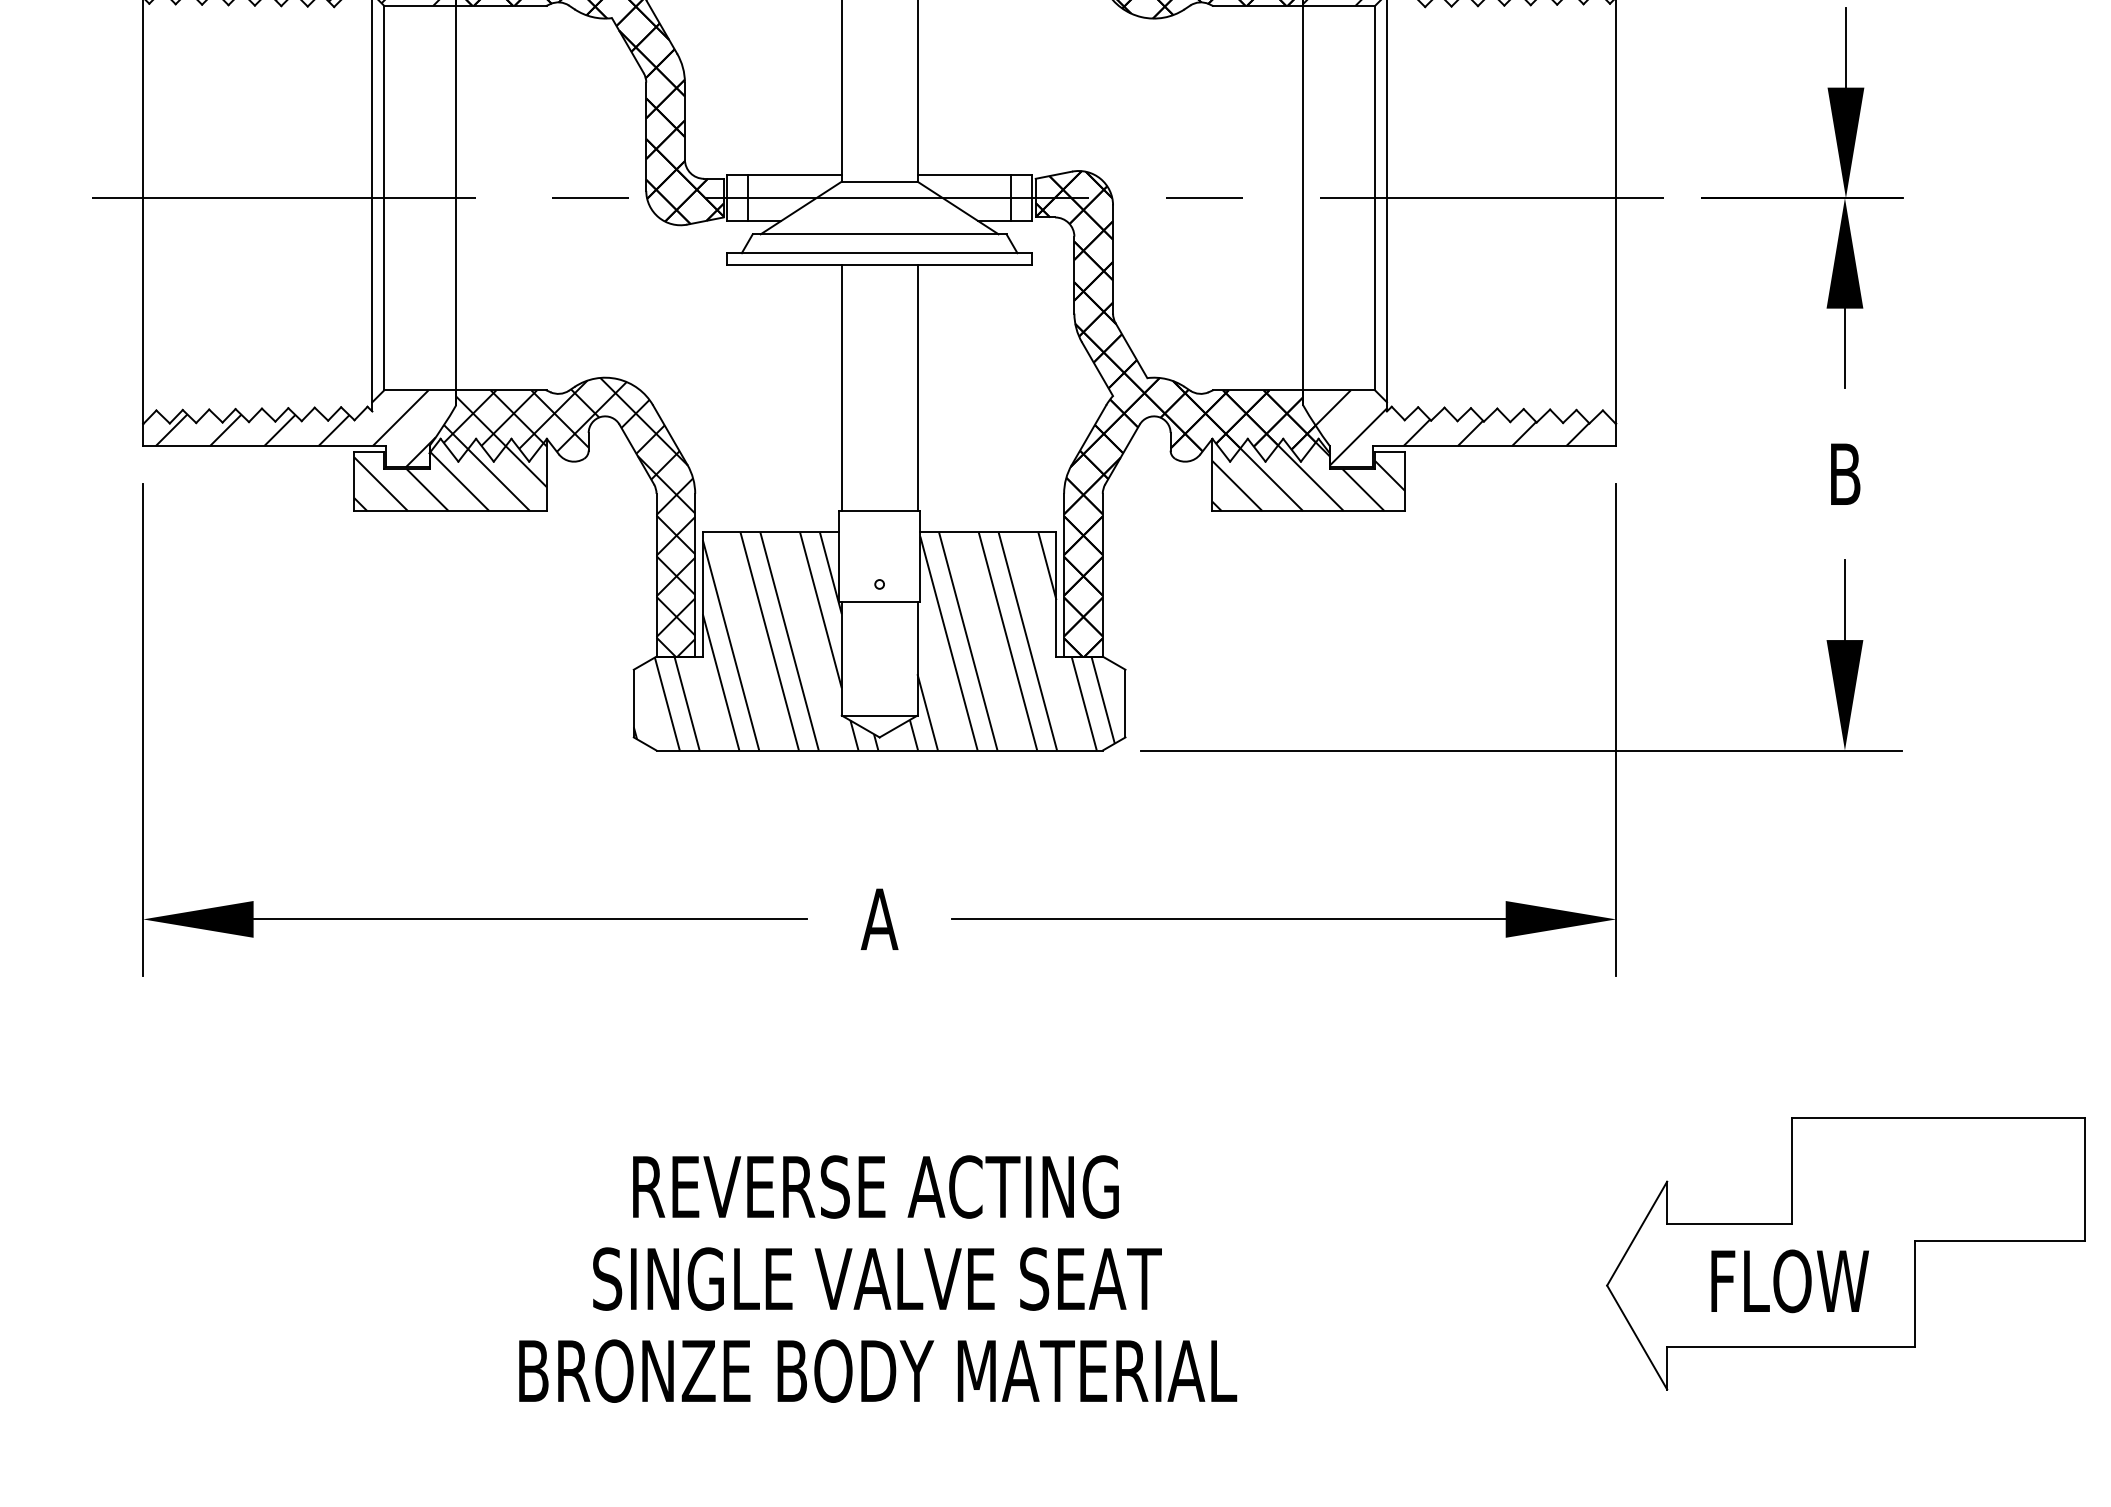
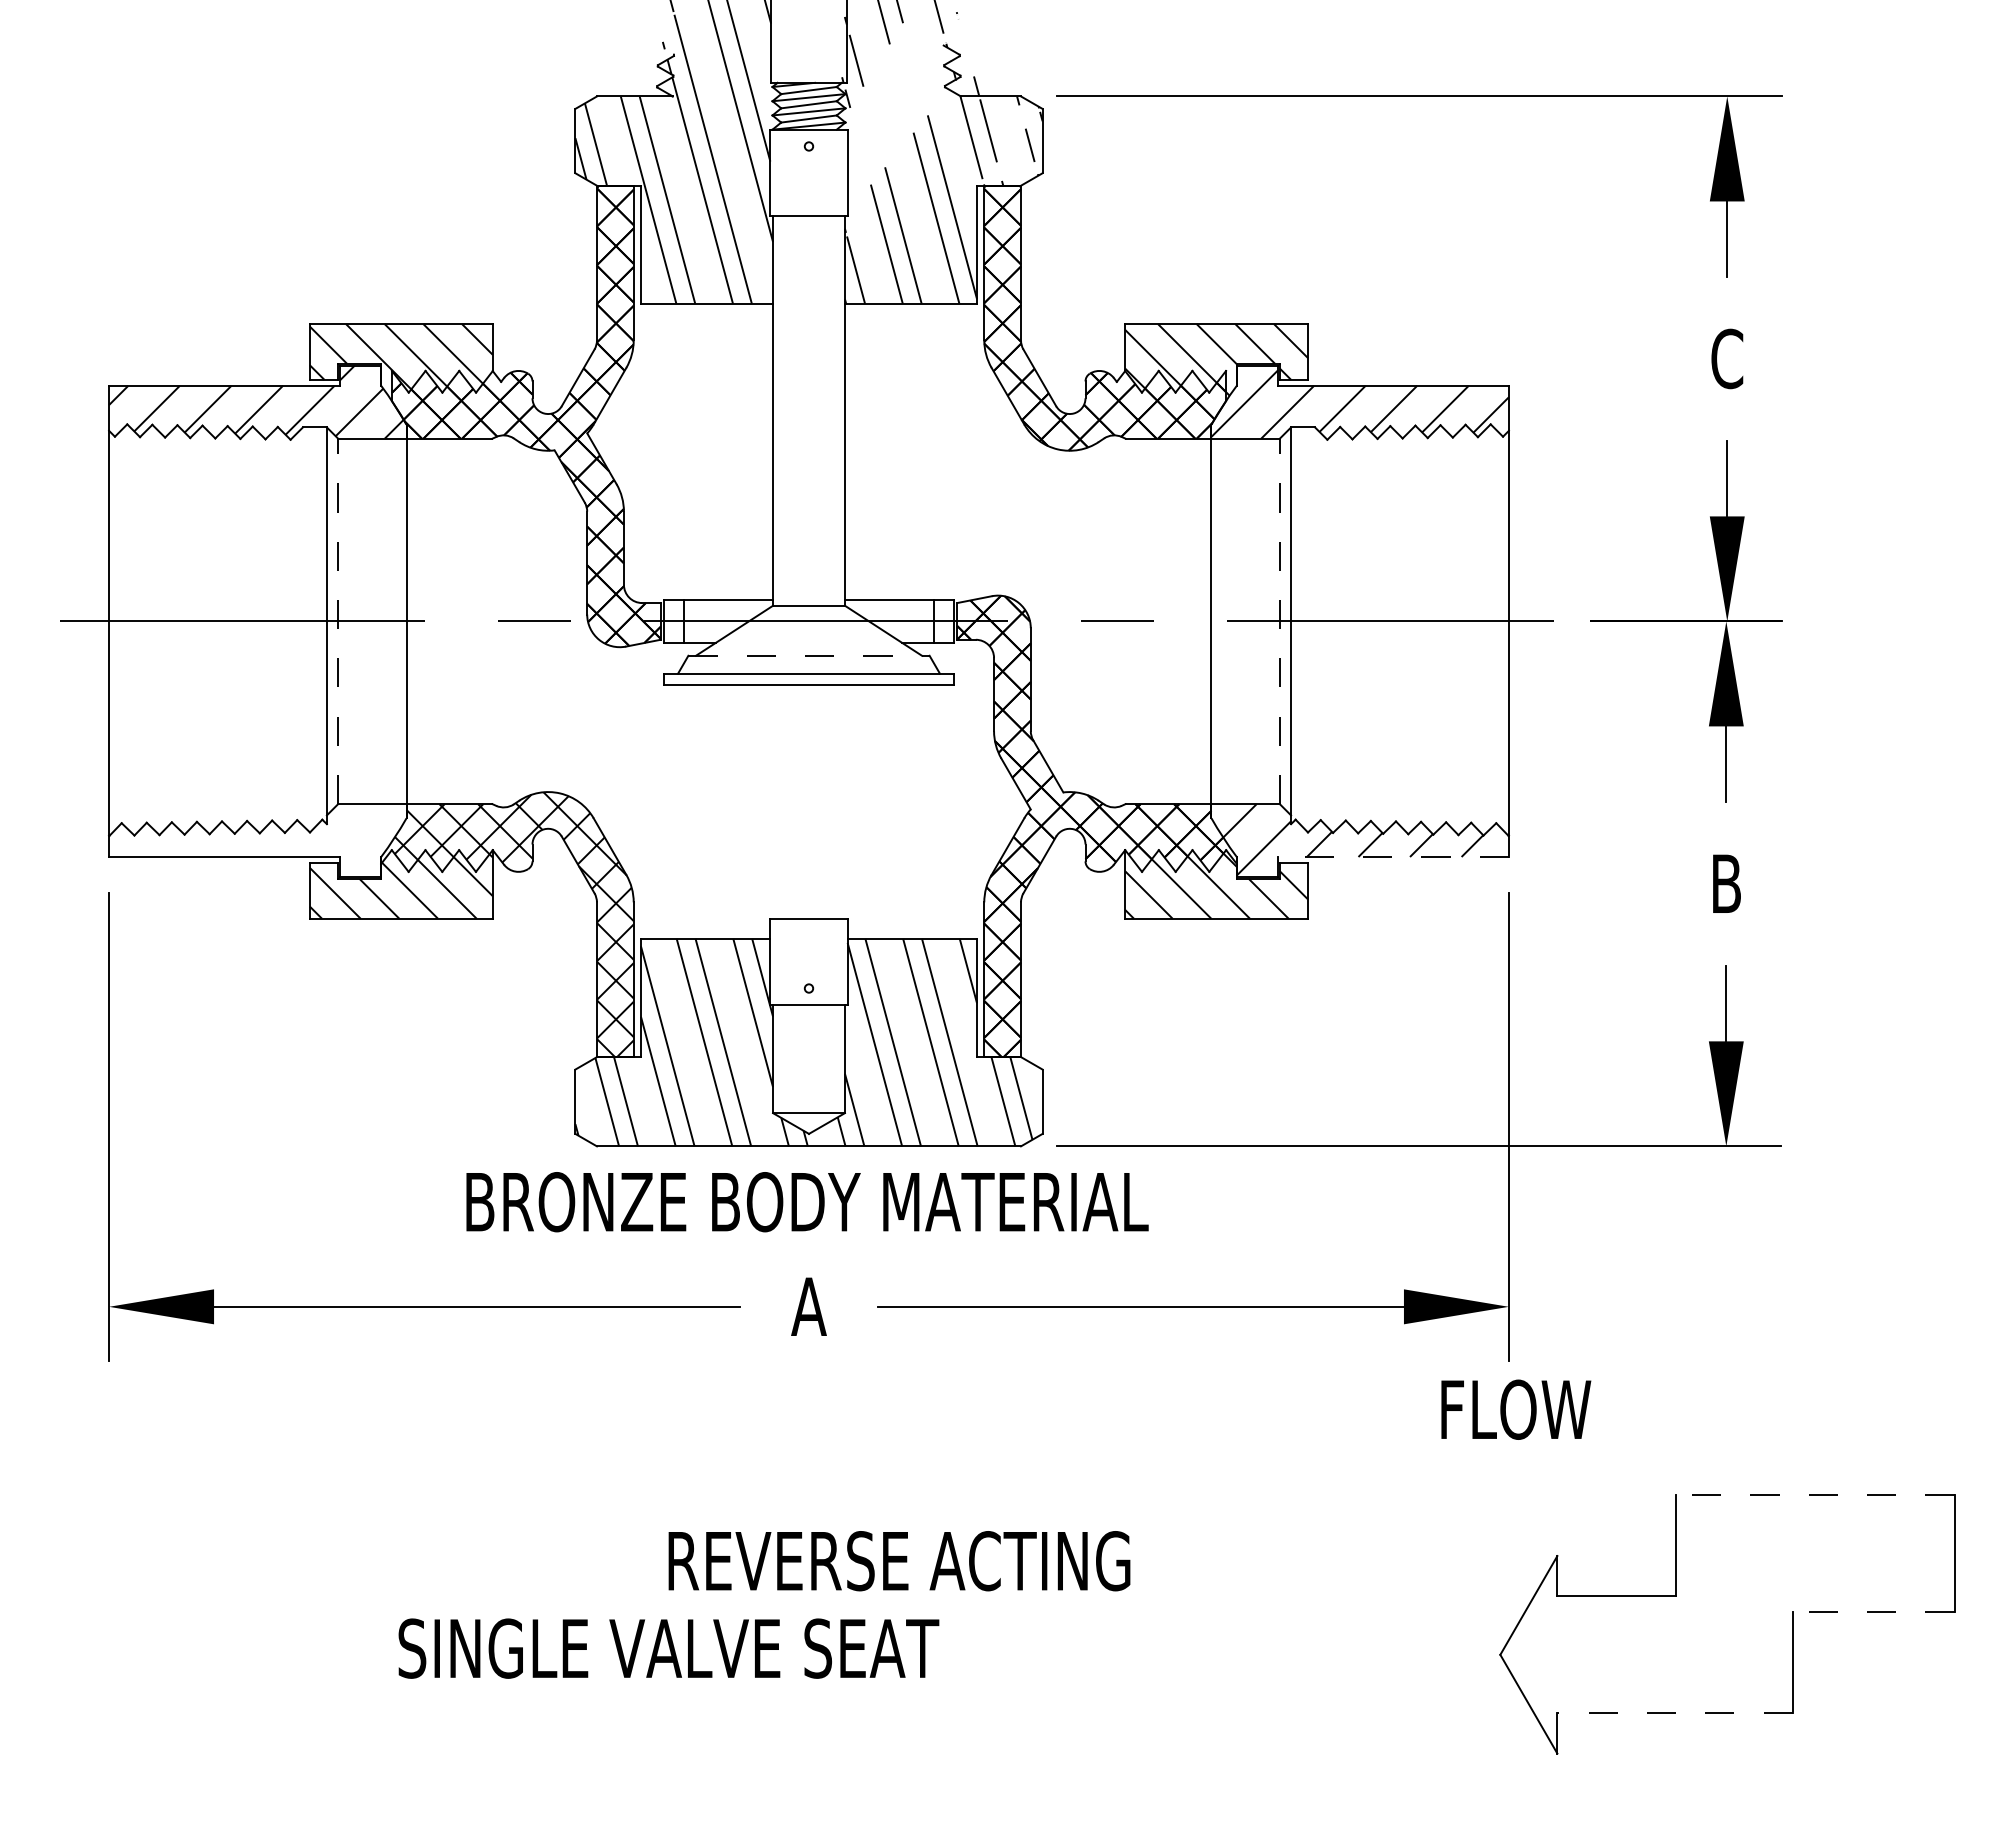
line: (384, 198) -> (338, 621), solid -> dashed
line: (1374, 198) -> (1279, 621), solid -> dashed
line: (880, 234) -> (809, 655), solid -> dashed
line: (842, 387) -> (773, 801), removed
line: (917, 387) -> (844, 801), removed
hatch: (296, 428) -> (254, 840), removed
line: (1494, 446) -> (1393, 857), solid -> dashed
line: (1937, 1117) -> (1814, 1495), solid -> dashed
text: (875, 1187) -> (899, 1561), moved
line: (1999, 1241) -> (1873, 1612), solid -> dashed
text: (877, 1278) -> (668, 1648), moved
text: (1790, 1281) -> (1516, 1409), moved
line: (1791, 1347) -> (1675, 1713), solid -> dashed
text: (878, 1371) -> (807, 1202), moved

